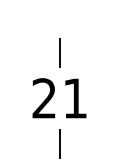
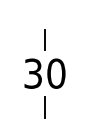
text: (59, 98) -> (44, 73), 21 -> 30

